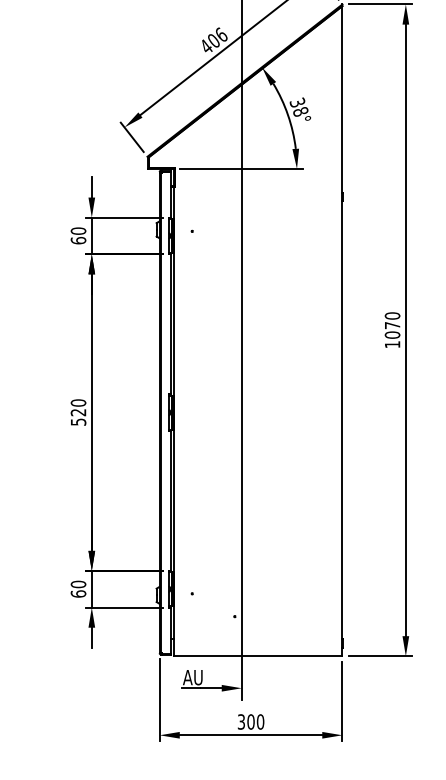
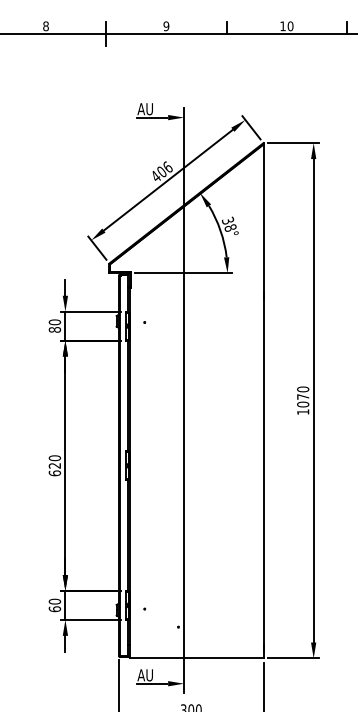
text: (78, 240) -> (54, 329), 60 -> 80
text: (78, 422) -> (54, 473), 520 -> 620

